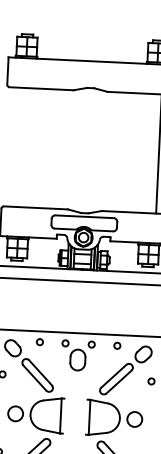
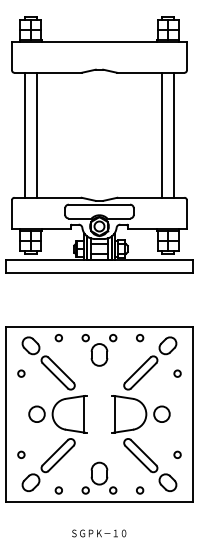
line: (16, 146) -> (24, 134), added
line: (27, 147) -> (36, 134), added
line: (147, 152) -> (162, 134), added

